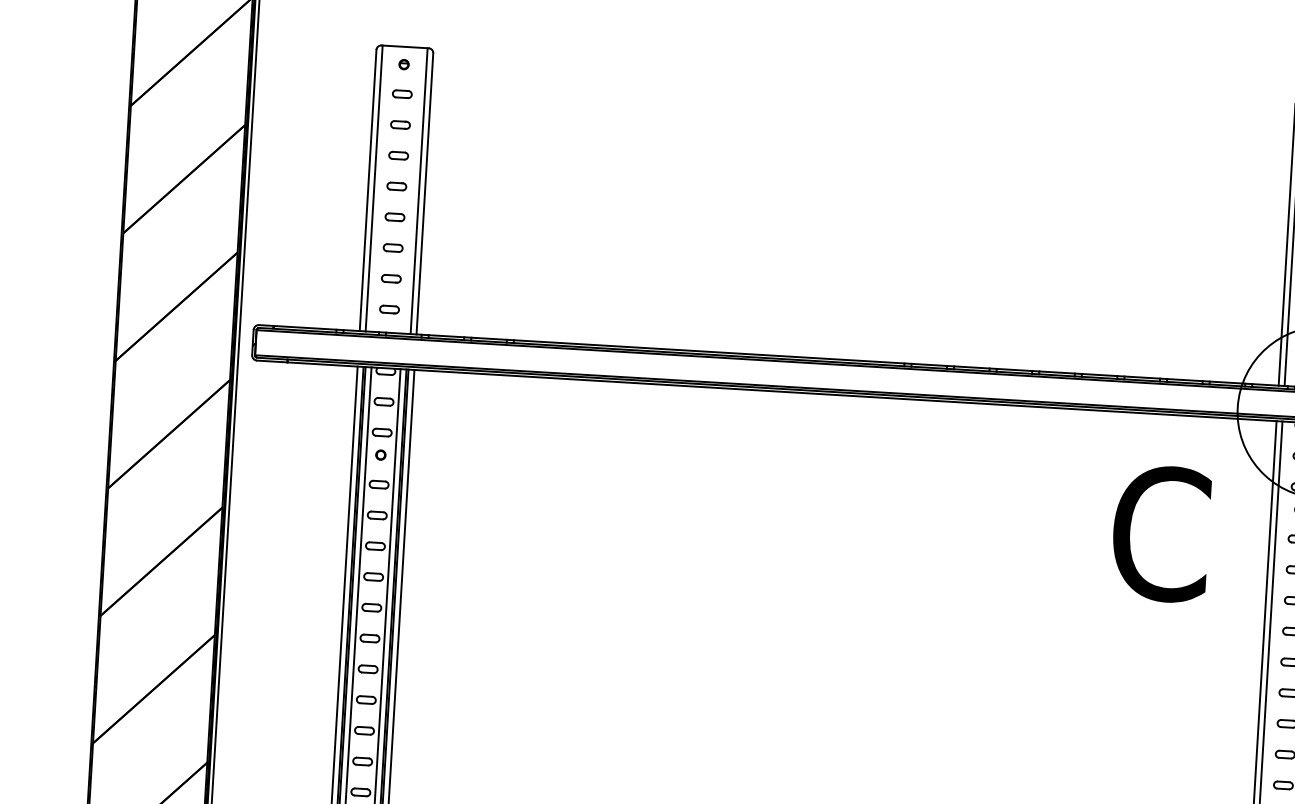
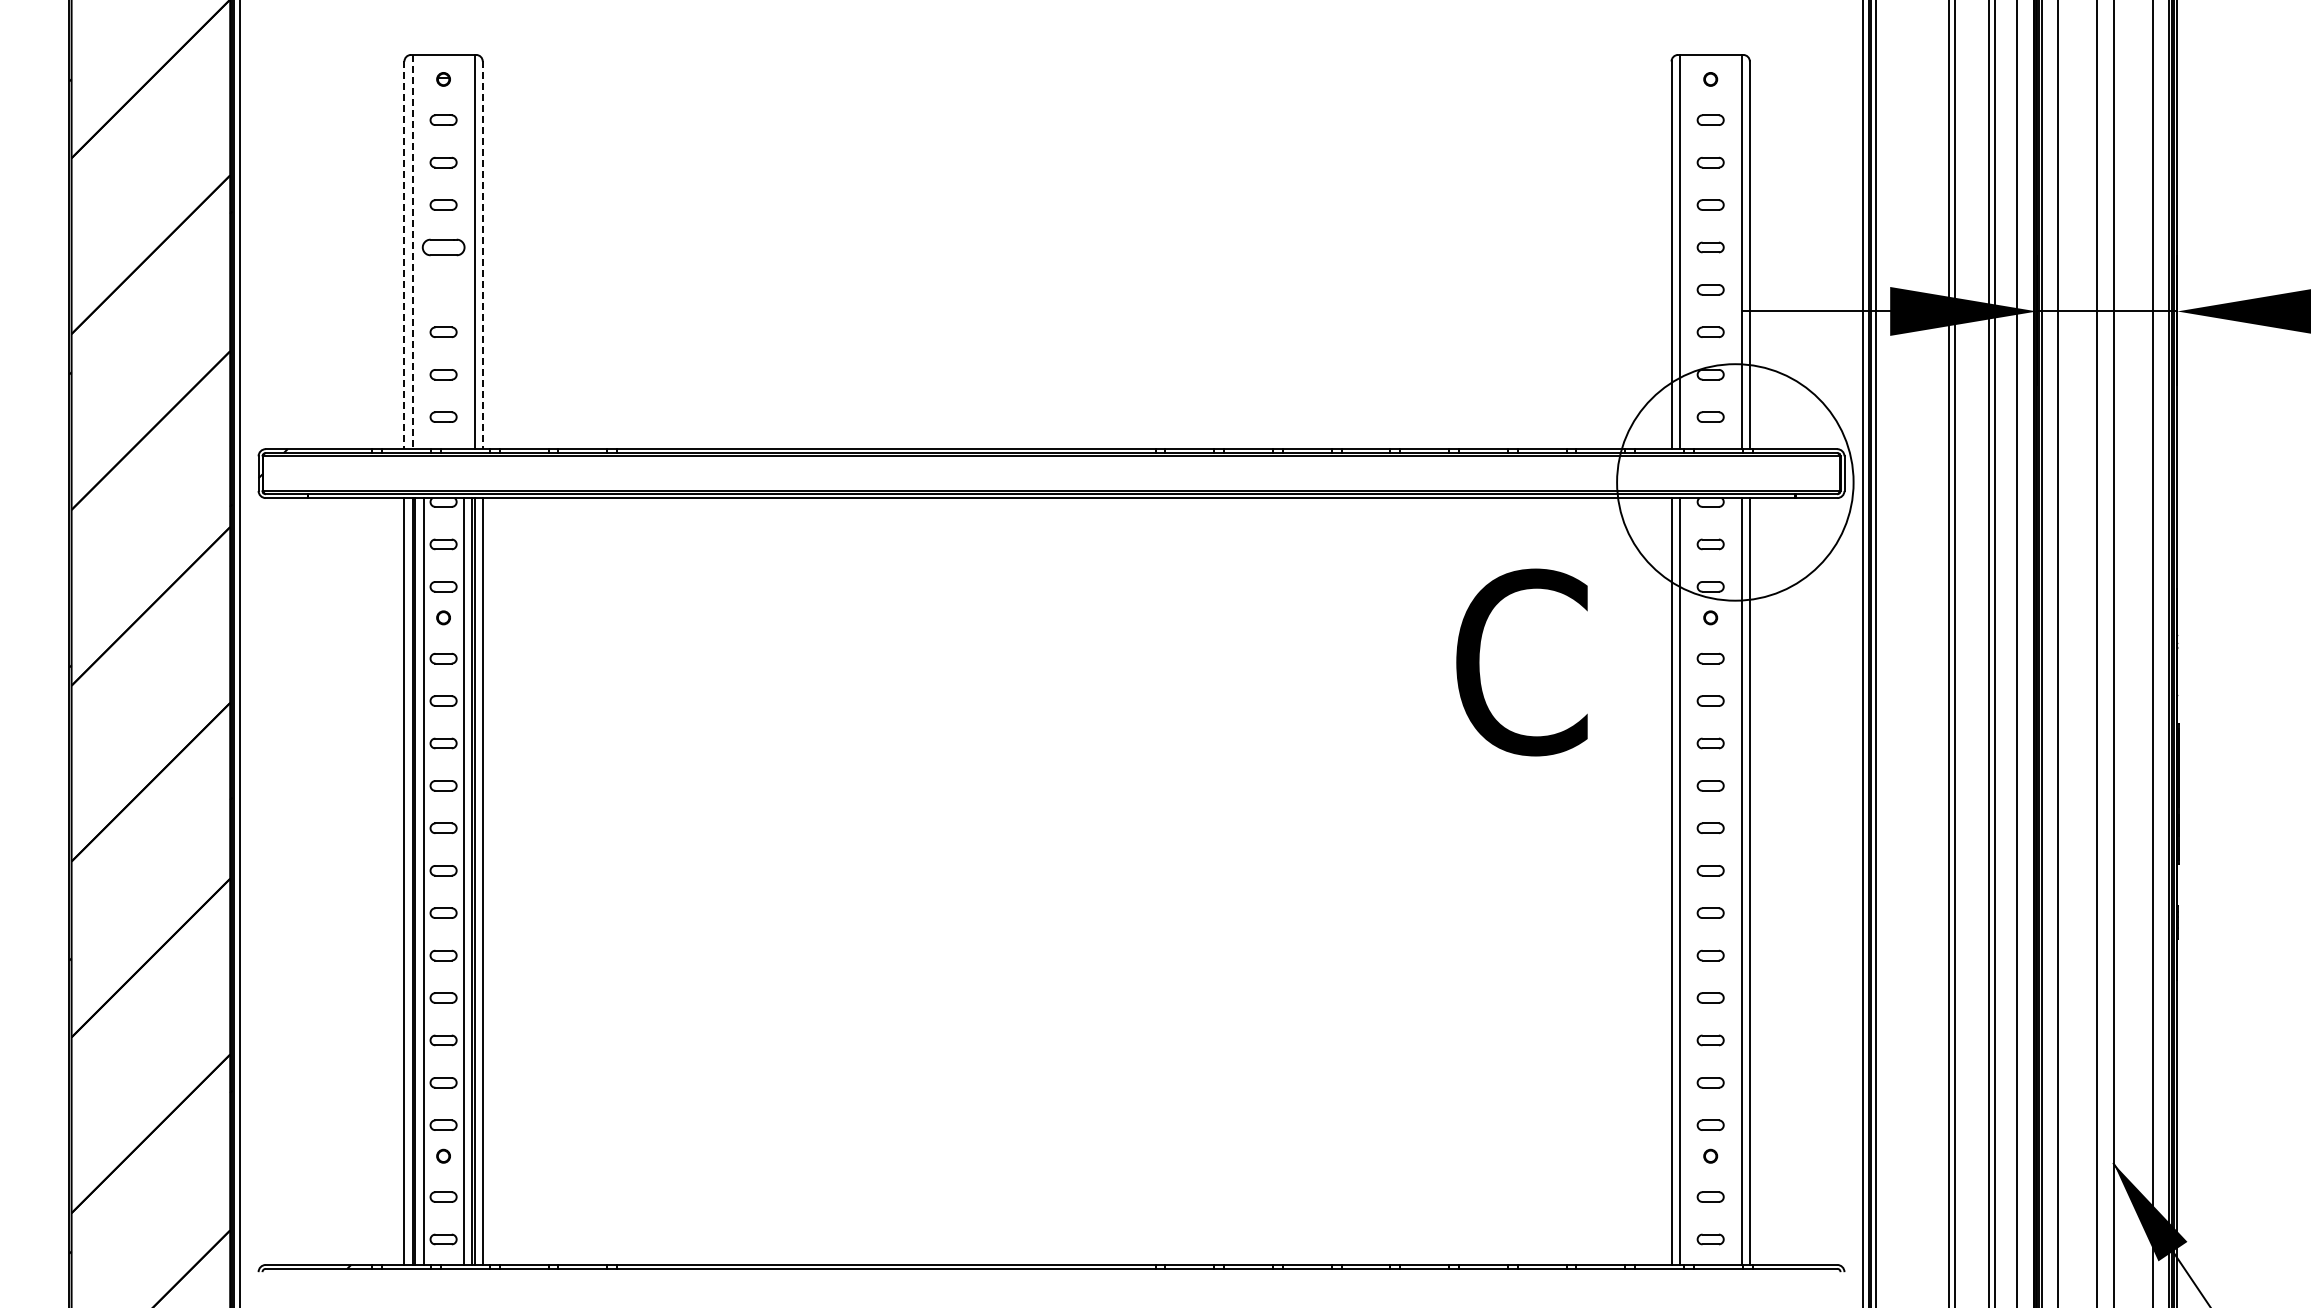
part: (396, 186) -> (443, 247), size x1.6
line: (374, 188) -> (412, 252), solid -> dashed
line: (368, 190) -> (404, 255), solid -> dashed
line: (424, 194) -> (482, 255), solid -> dashed
part: (394, 216) -> (443, 289), removed

